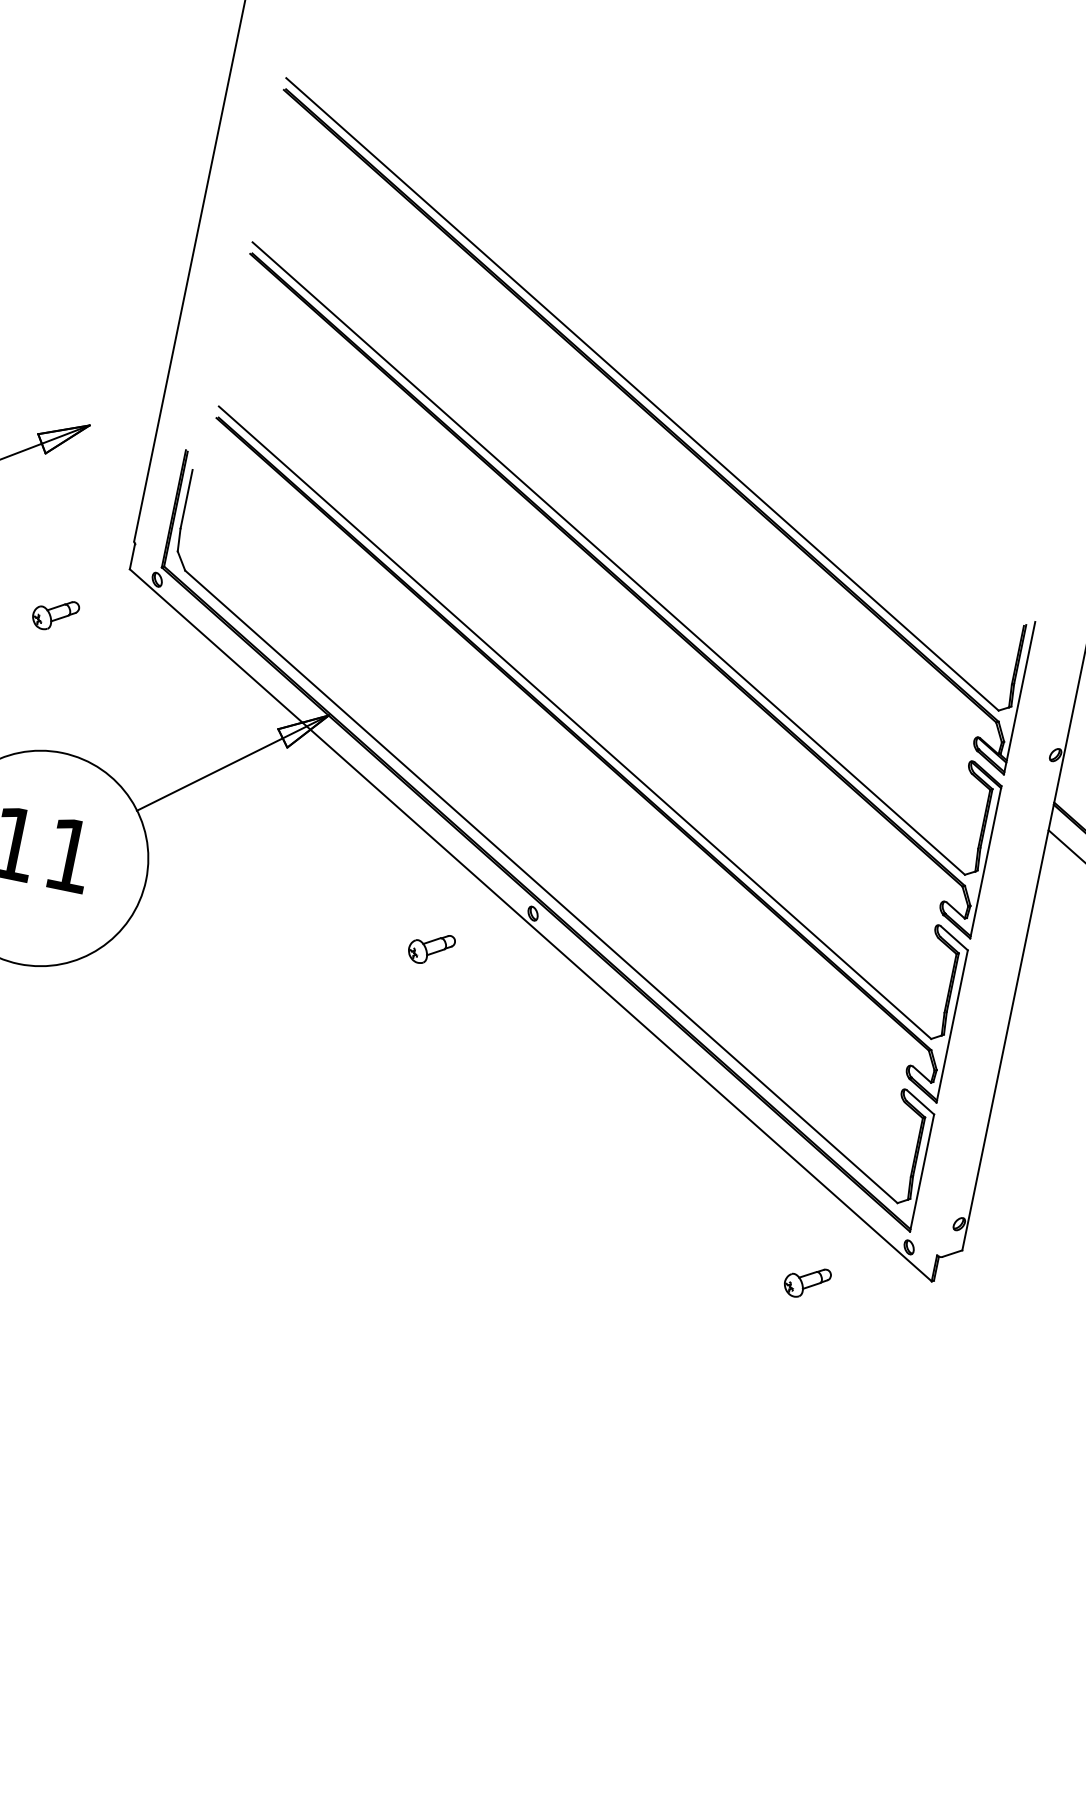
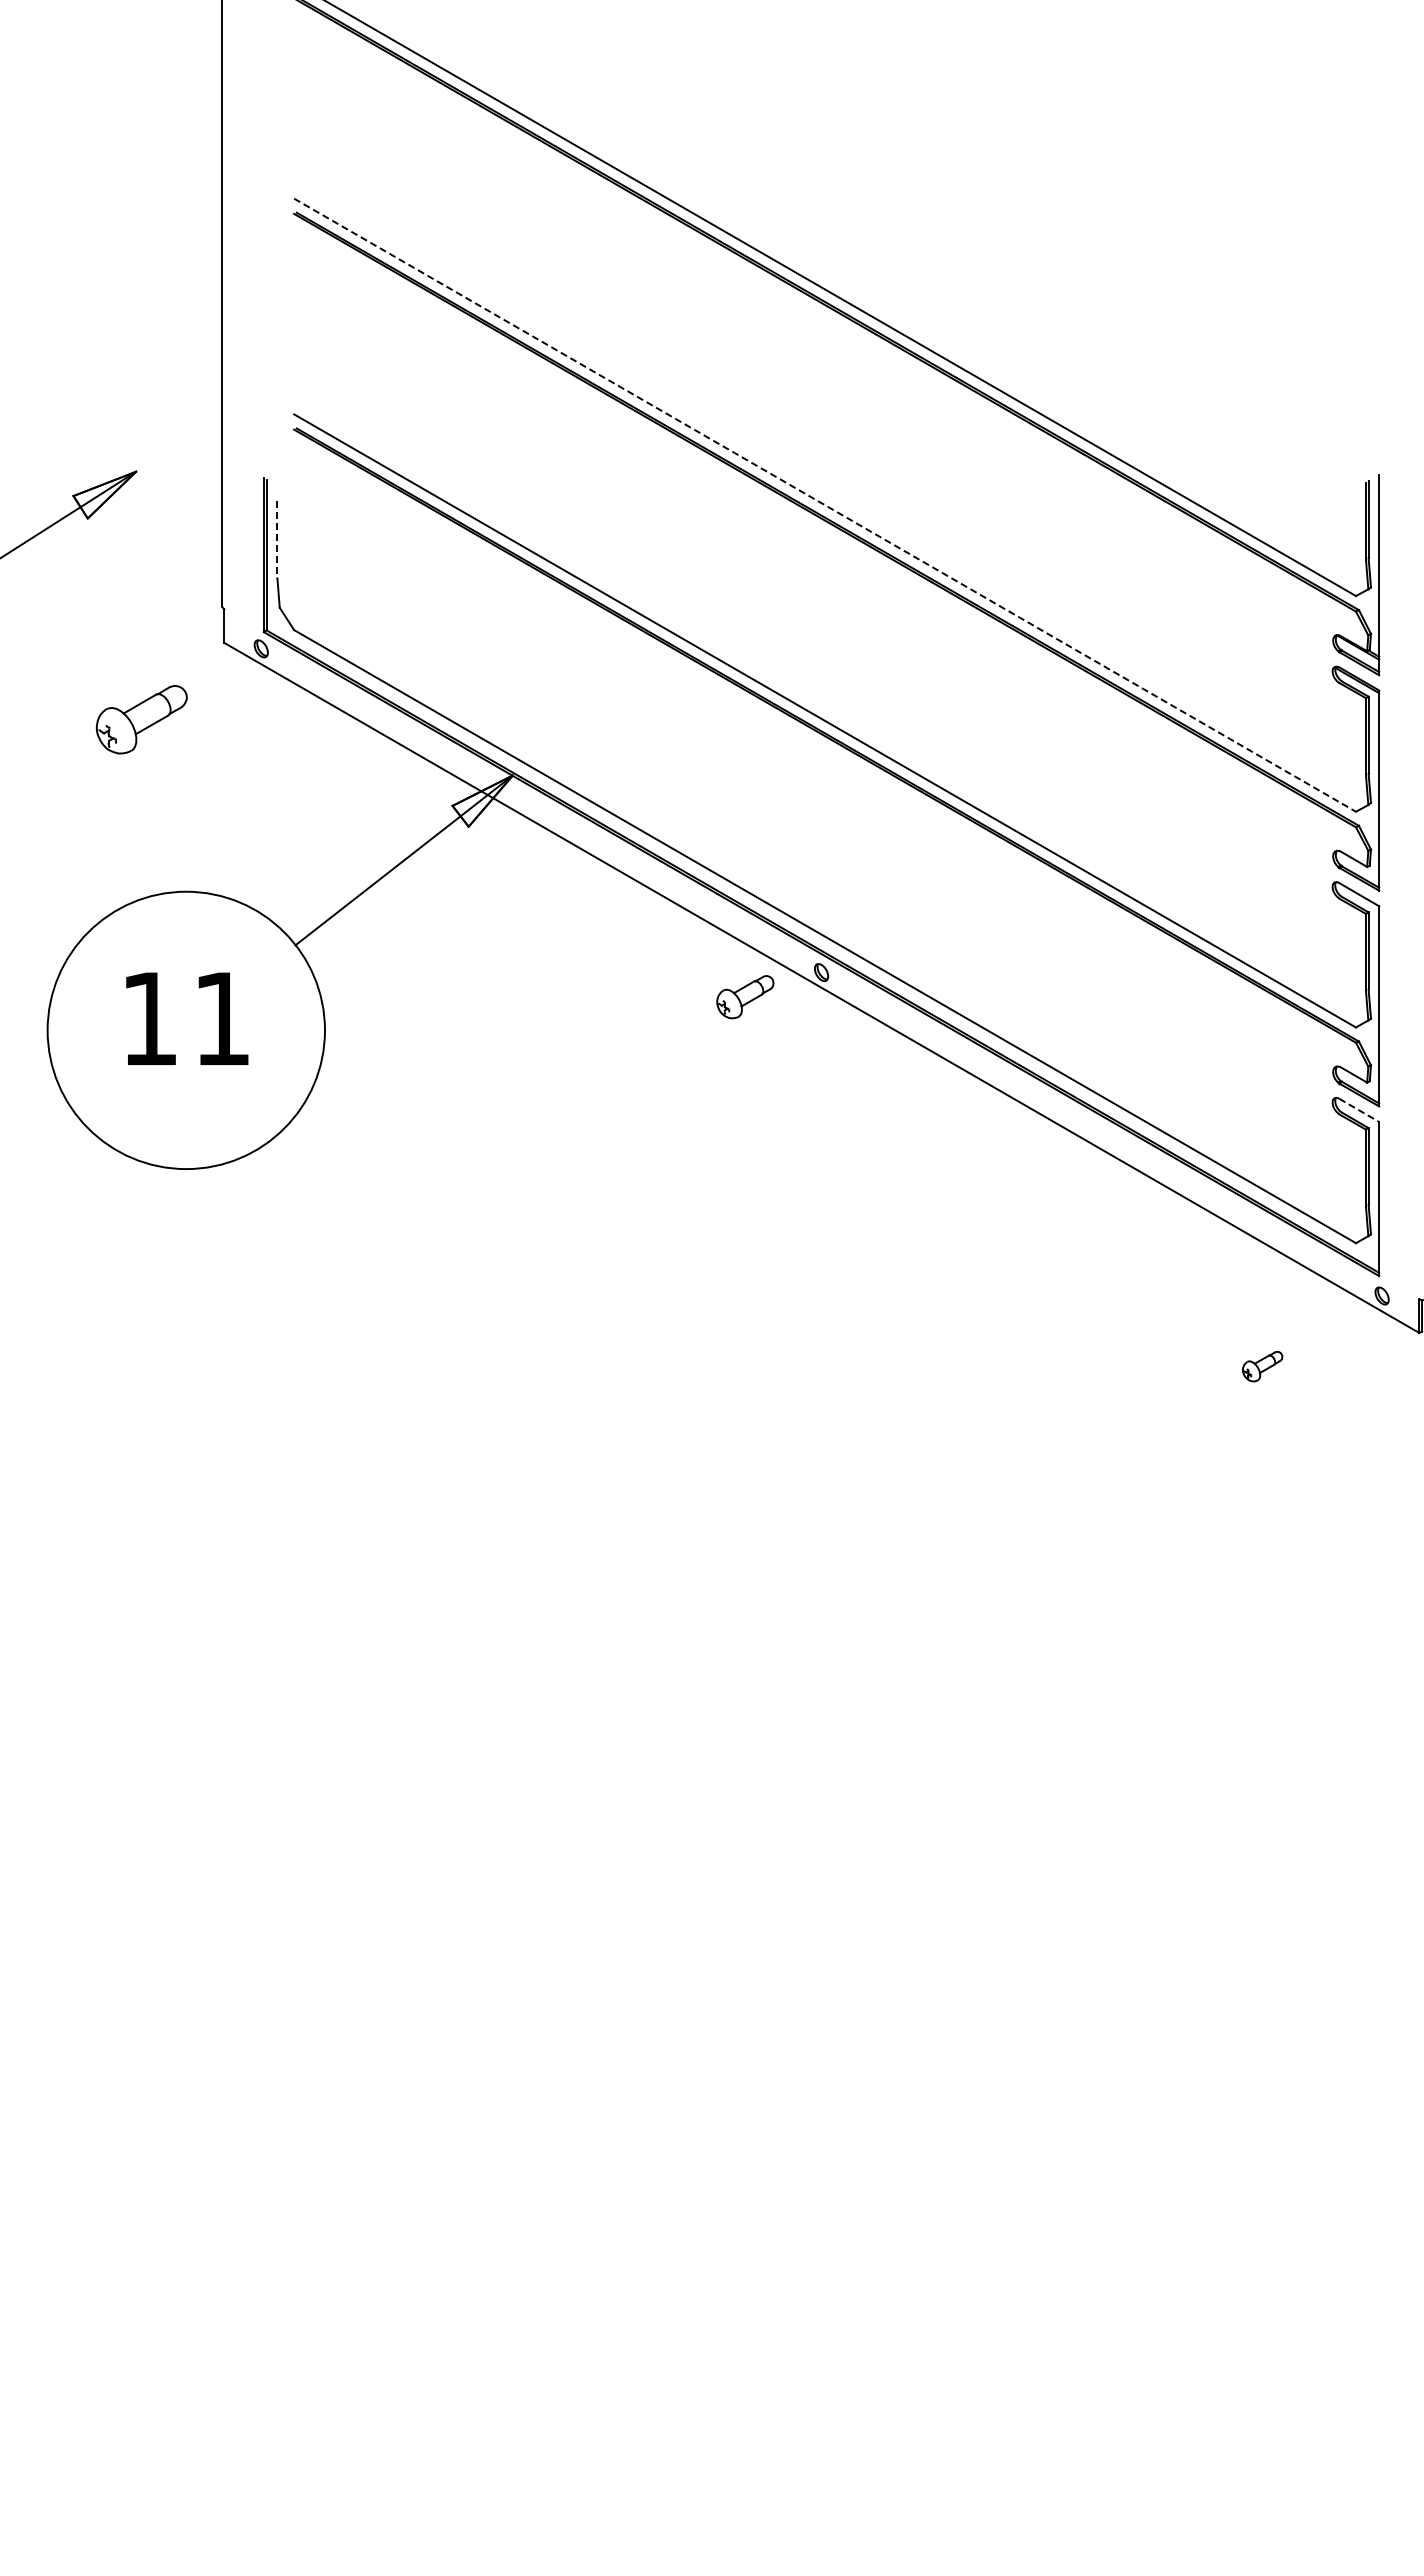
line: (186, 499) -> (277, 540), solid -> dashed
line: (609, 558) -> (825, 505), solid -> dashed
part: (55, 615) -> (142, 719), size x1.6
part: (431, 949) -> (745, 997), moved
line: (920, 1102) -> (1359, 1110), solid -> dashed
part: (807, 1282) -> (1262, 1366), size x0.7

